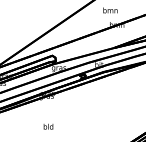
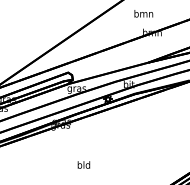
text: (48, 126) -> (83, 164), moved

